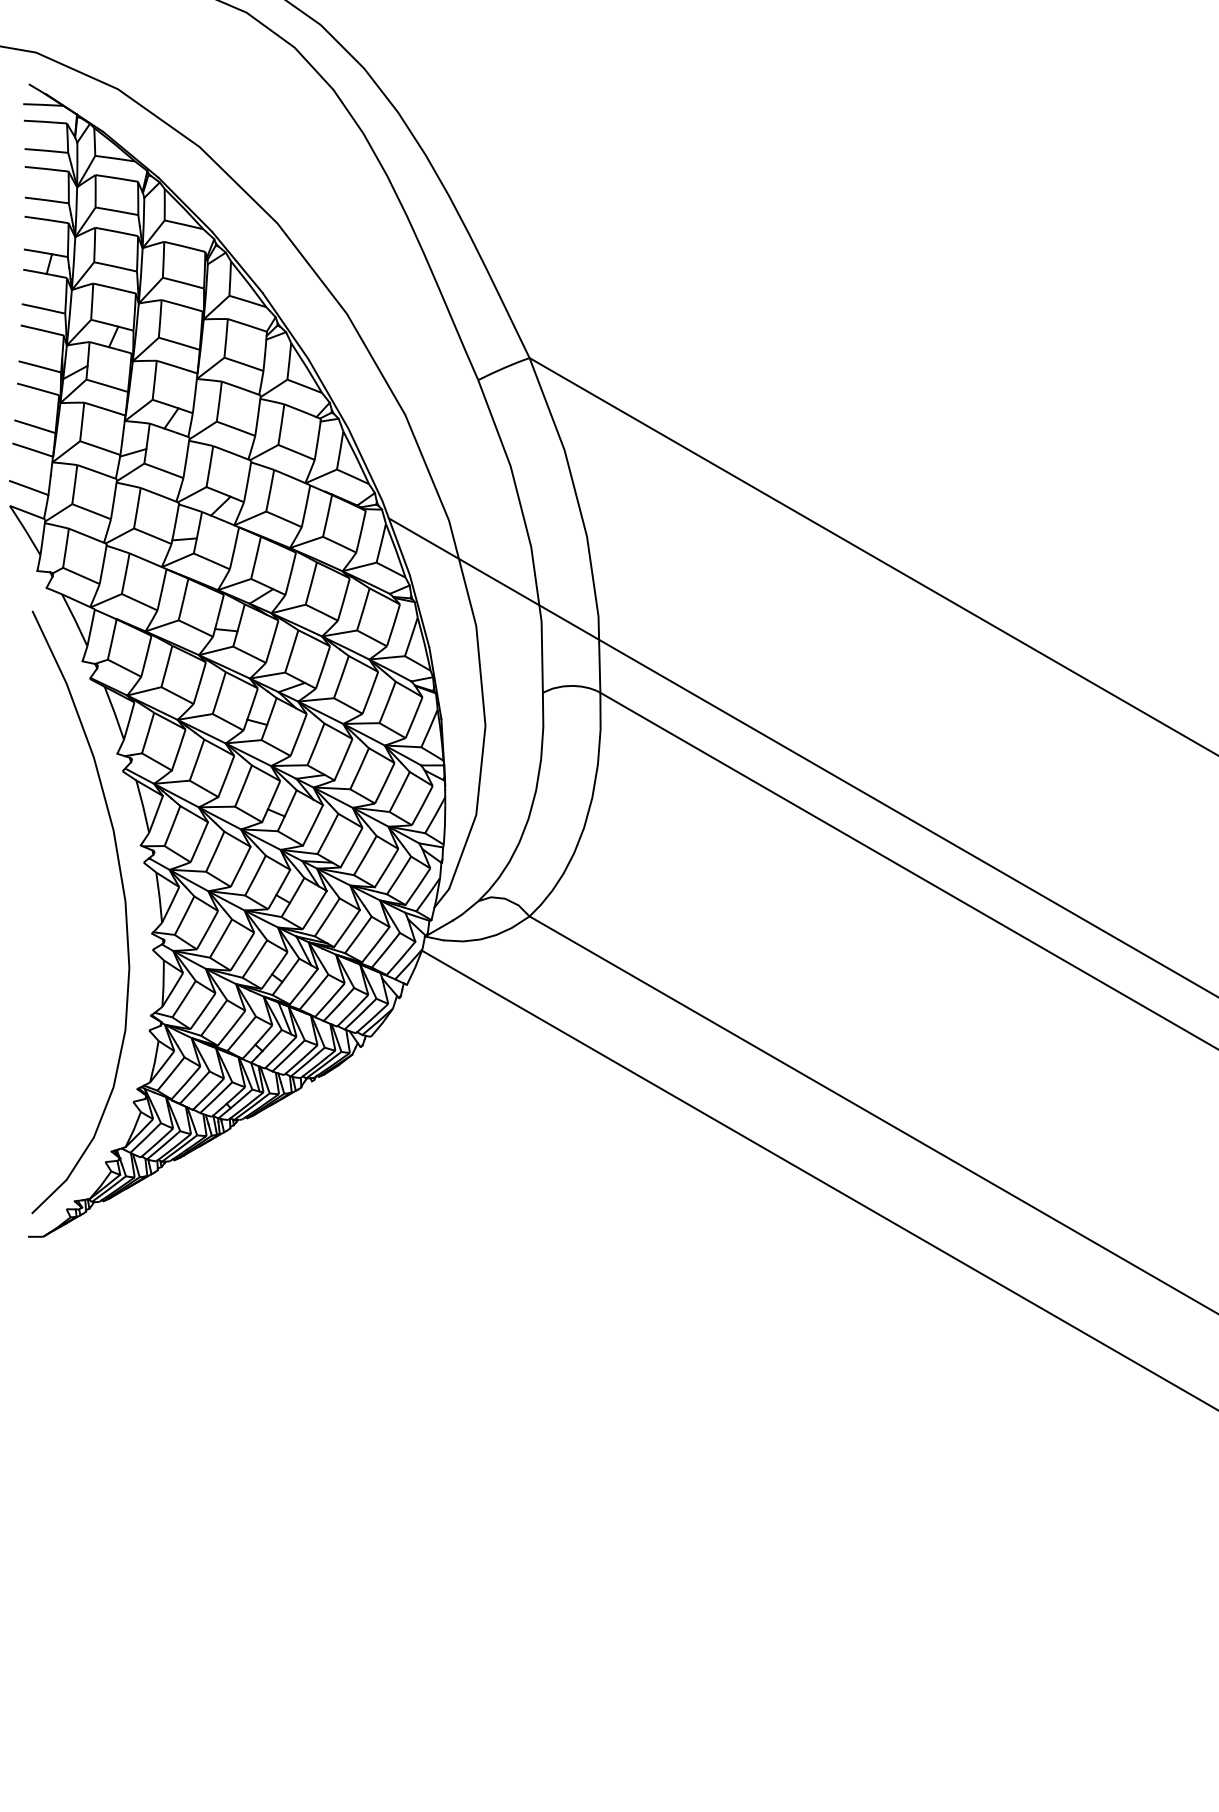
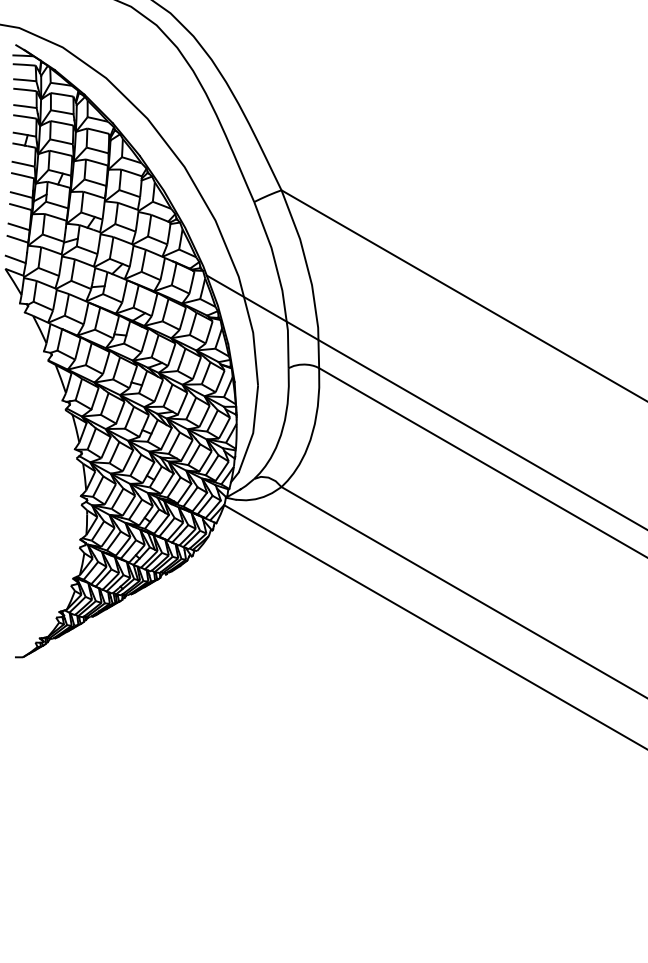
part: (123, 902) -> (65, 479), removed

